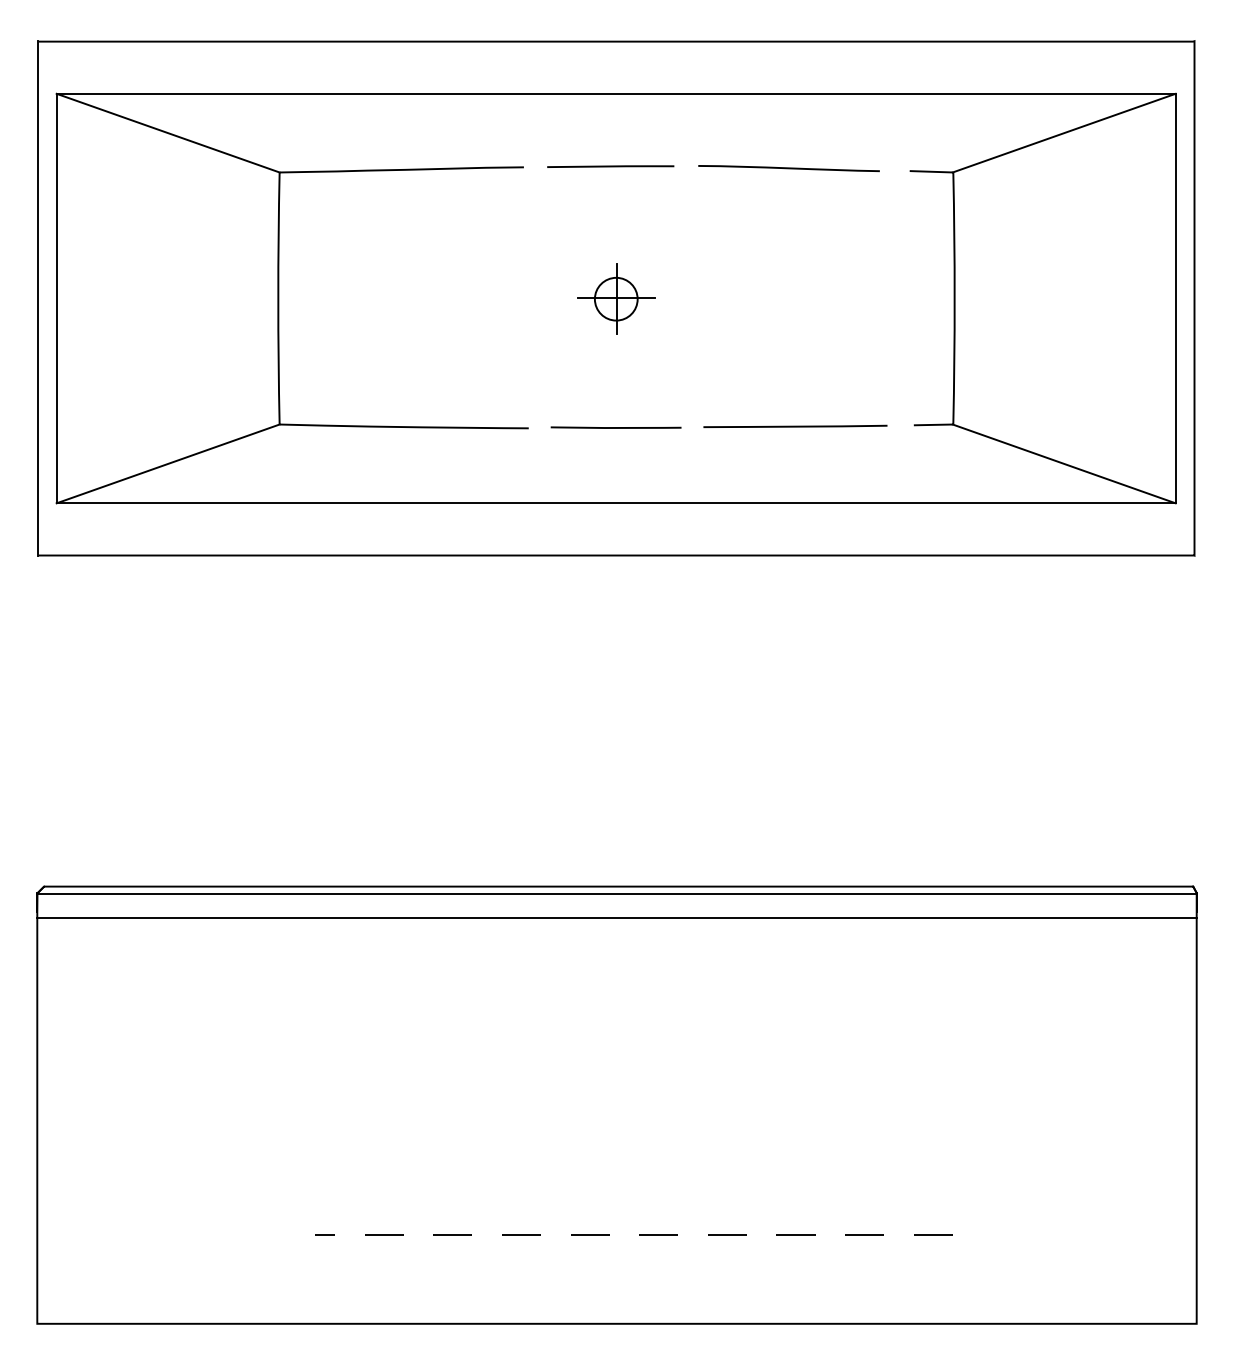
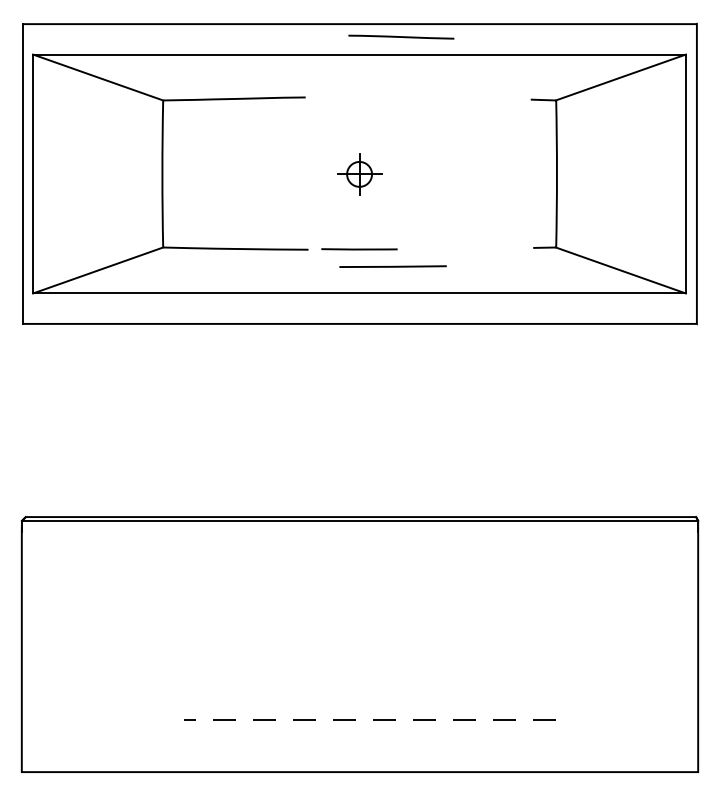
line: (611, 165) -> (356, 96), removed
line: (789, 167) -> (401, 36), moved
line: (794, 426) -> (392, 266), moved
line: (616, 918) -> (359, 535), removed

